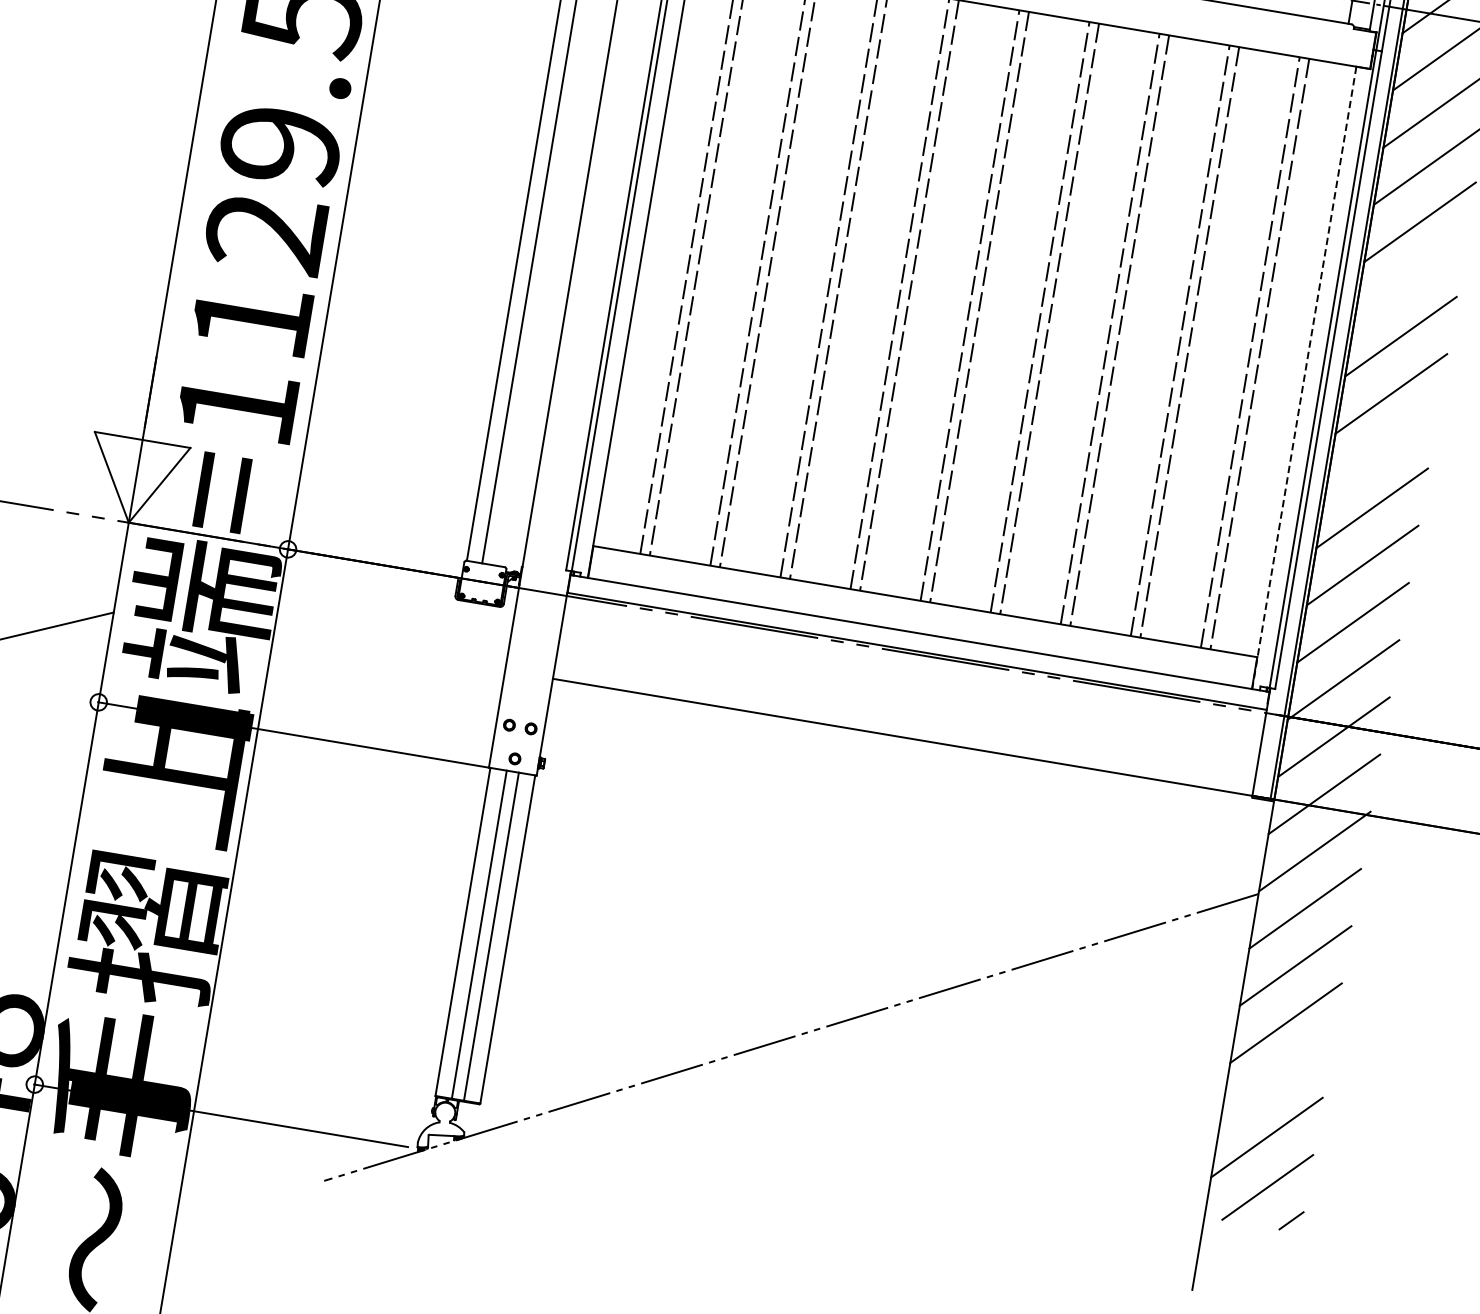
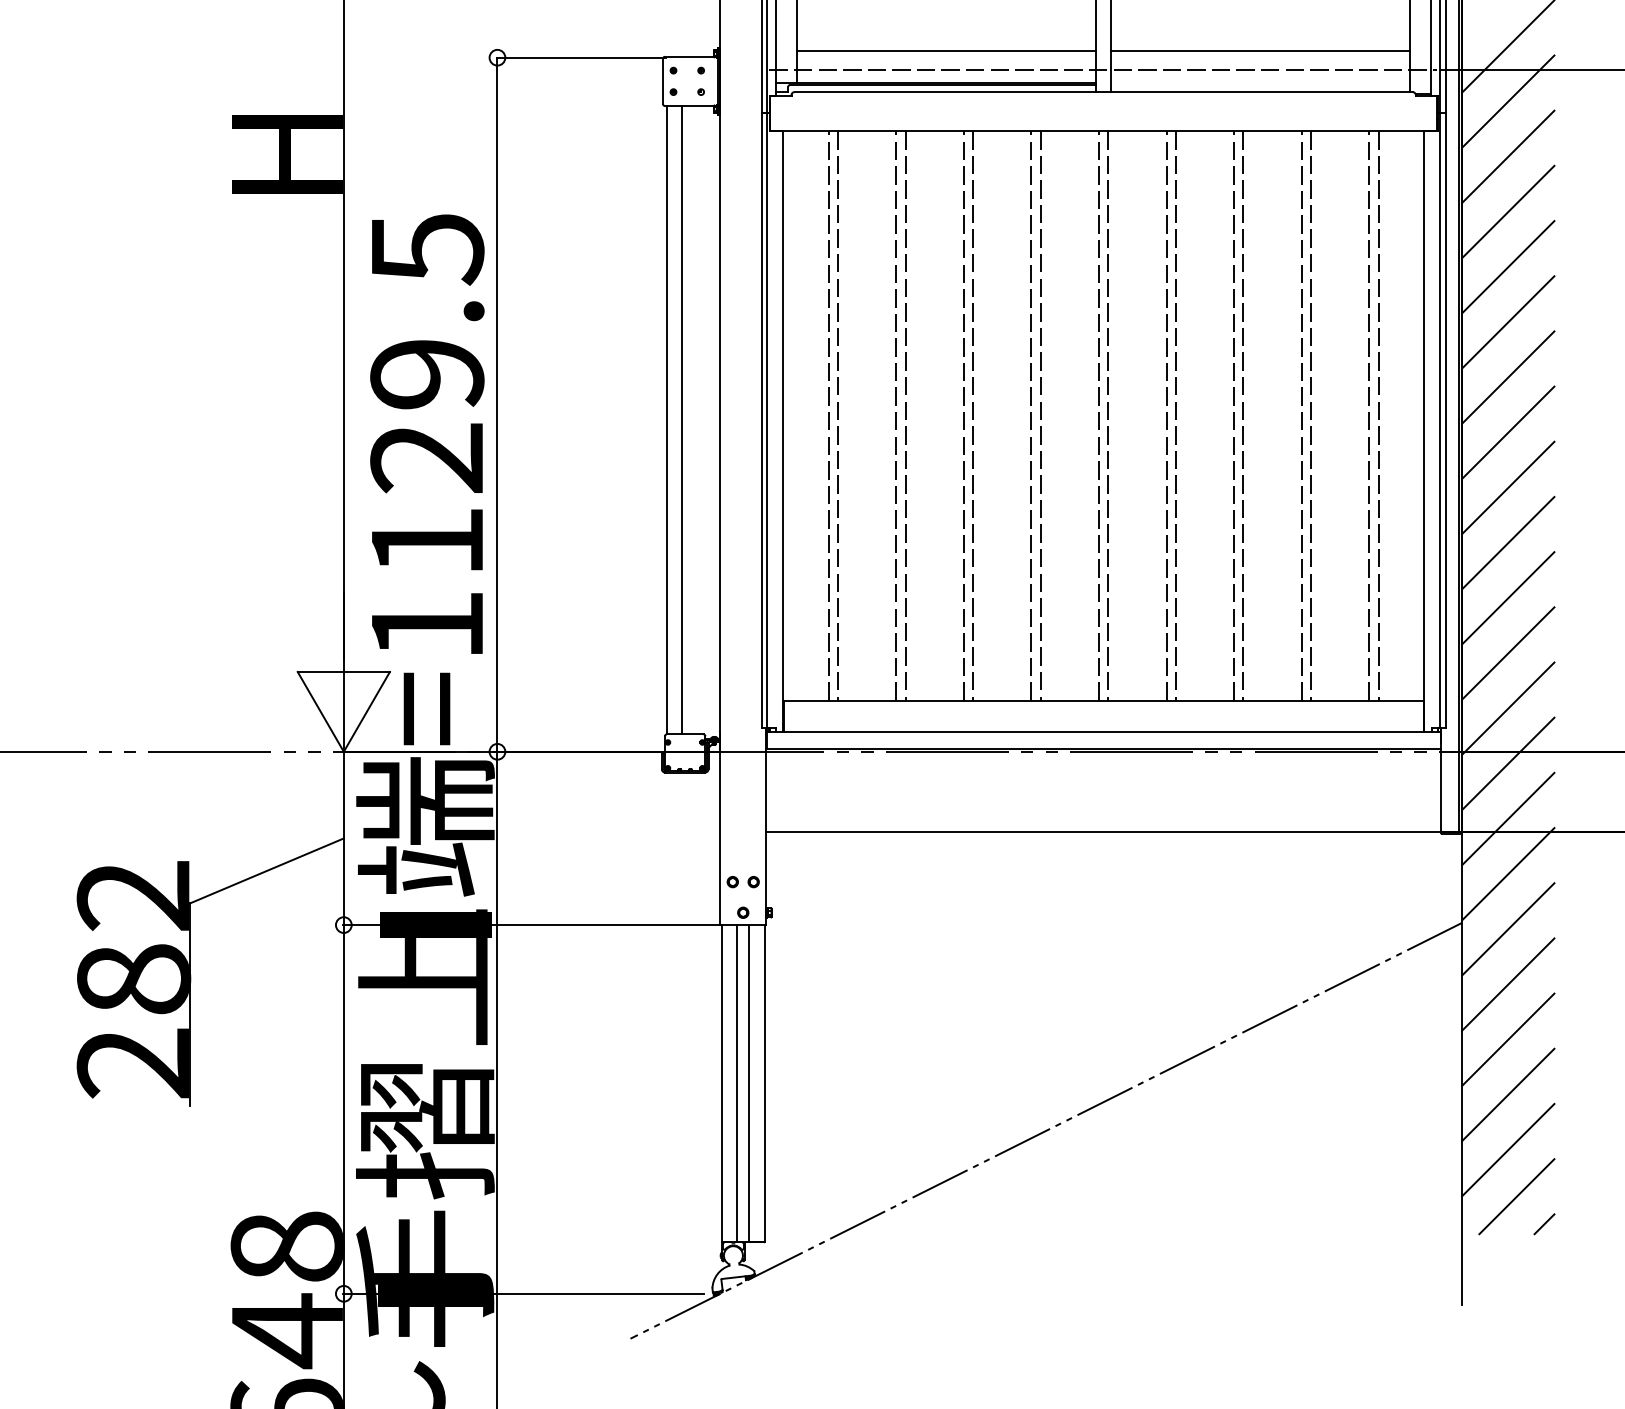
line: (1410, 279) -> (1508, 322), added
line: (1304, 378) -> (1424, 431), dashed -> solid
line: (1382, 450) -> (1508, 487), added
line: (1276, 1080) -> (1508, 1094), added

